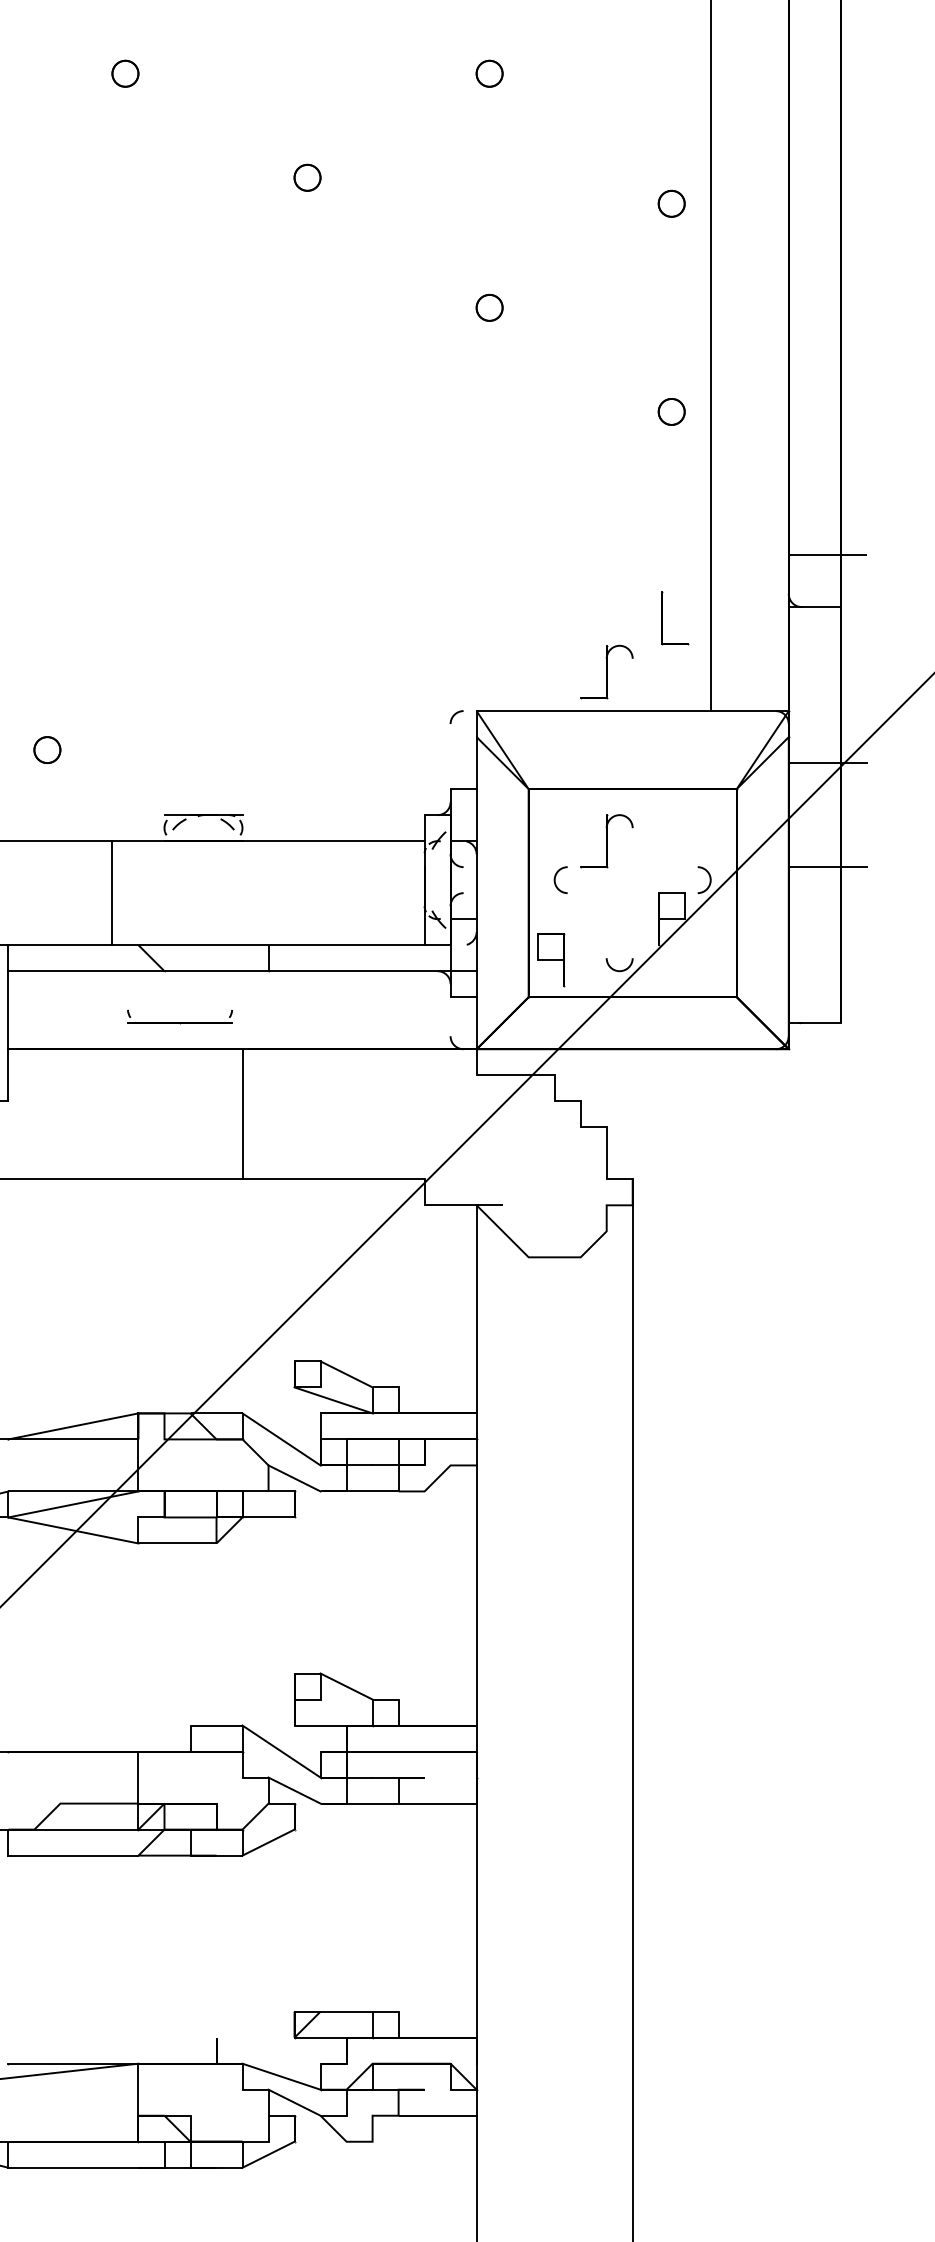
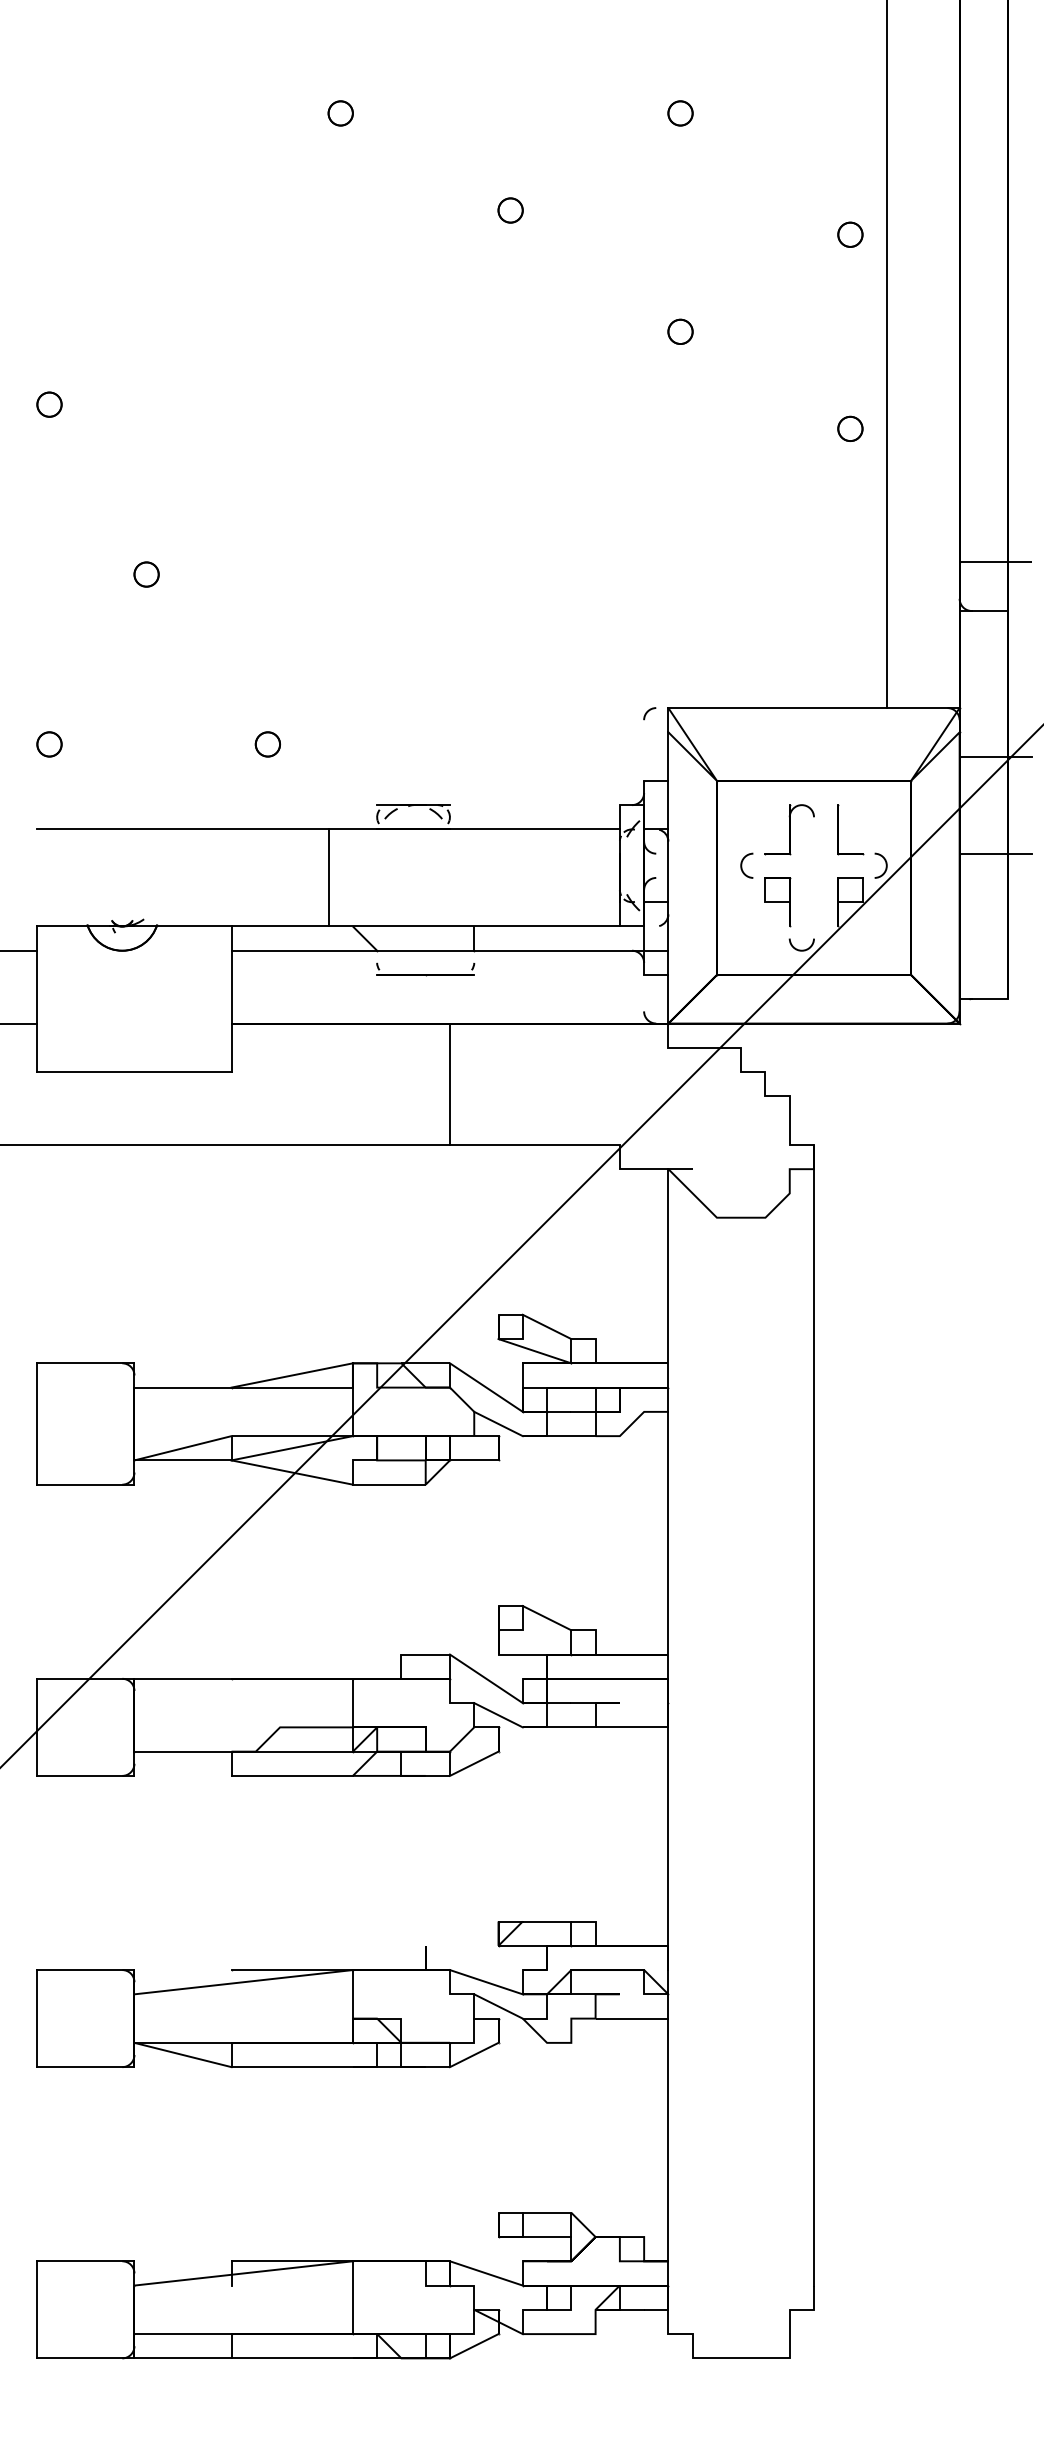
part: (662, 618) -> (838, 829), moved
part: (606, 671) -> (789, 671), removed
part: (550, 960) -> (777, 902), moved
part: (179, 1017) -> (425, 969), moved

